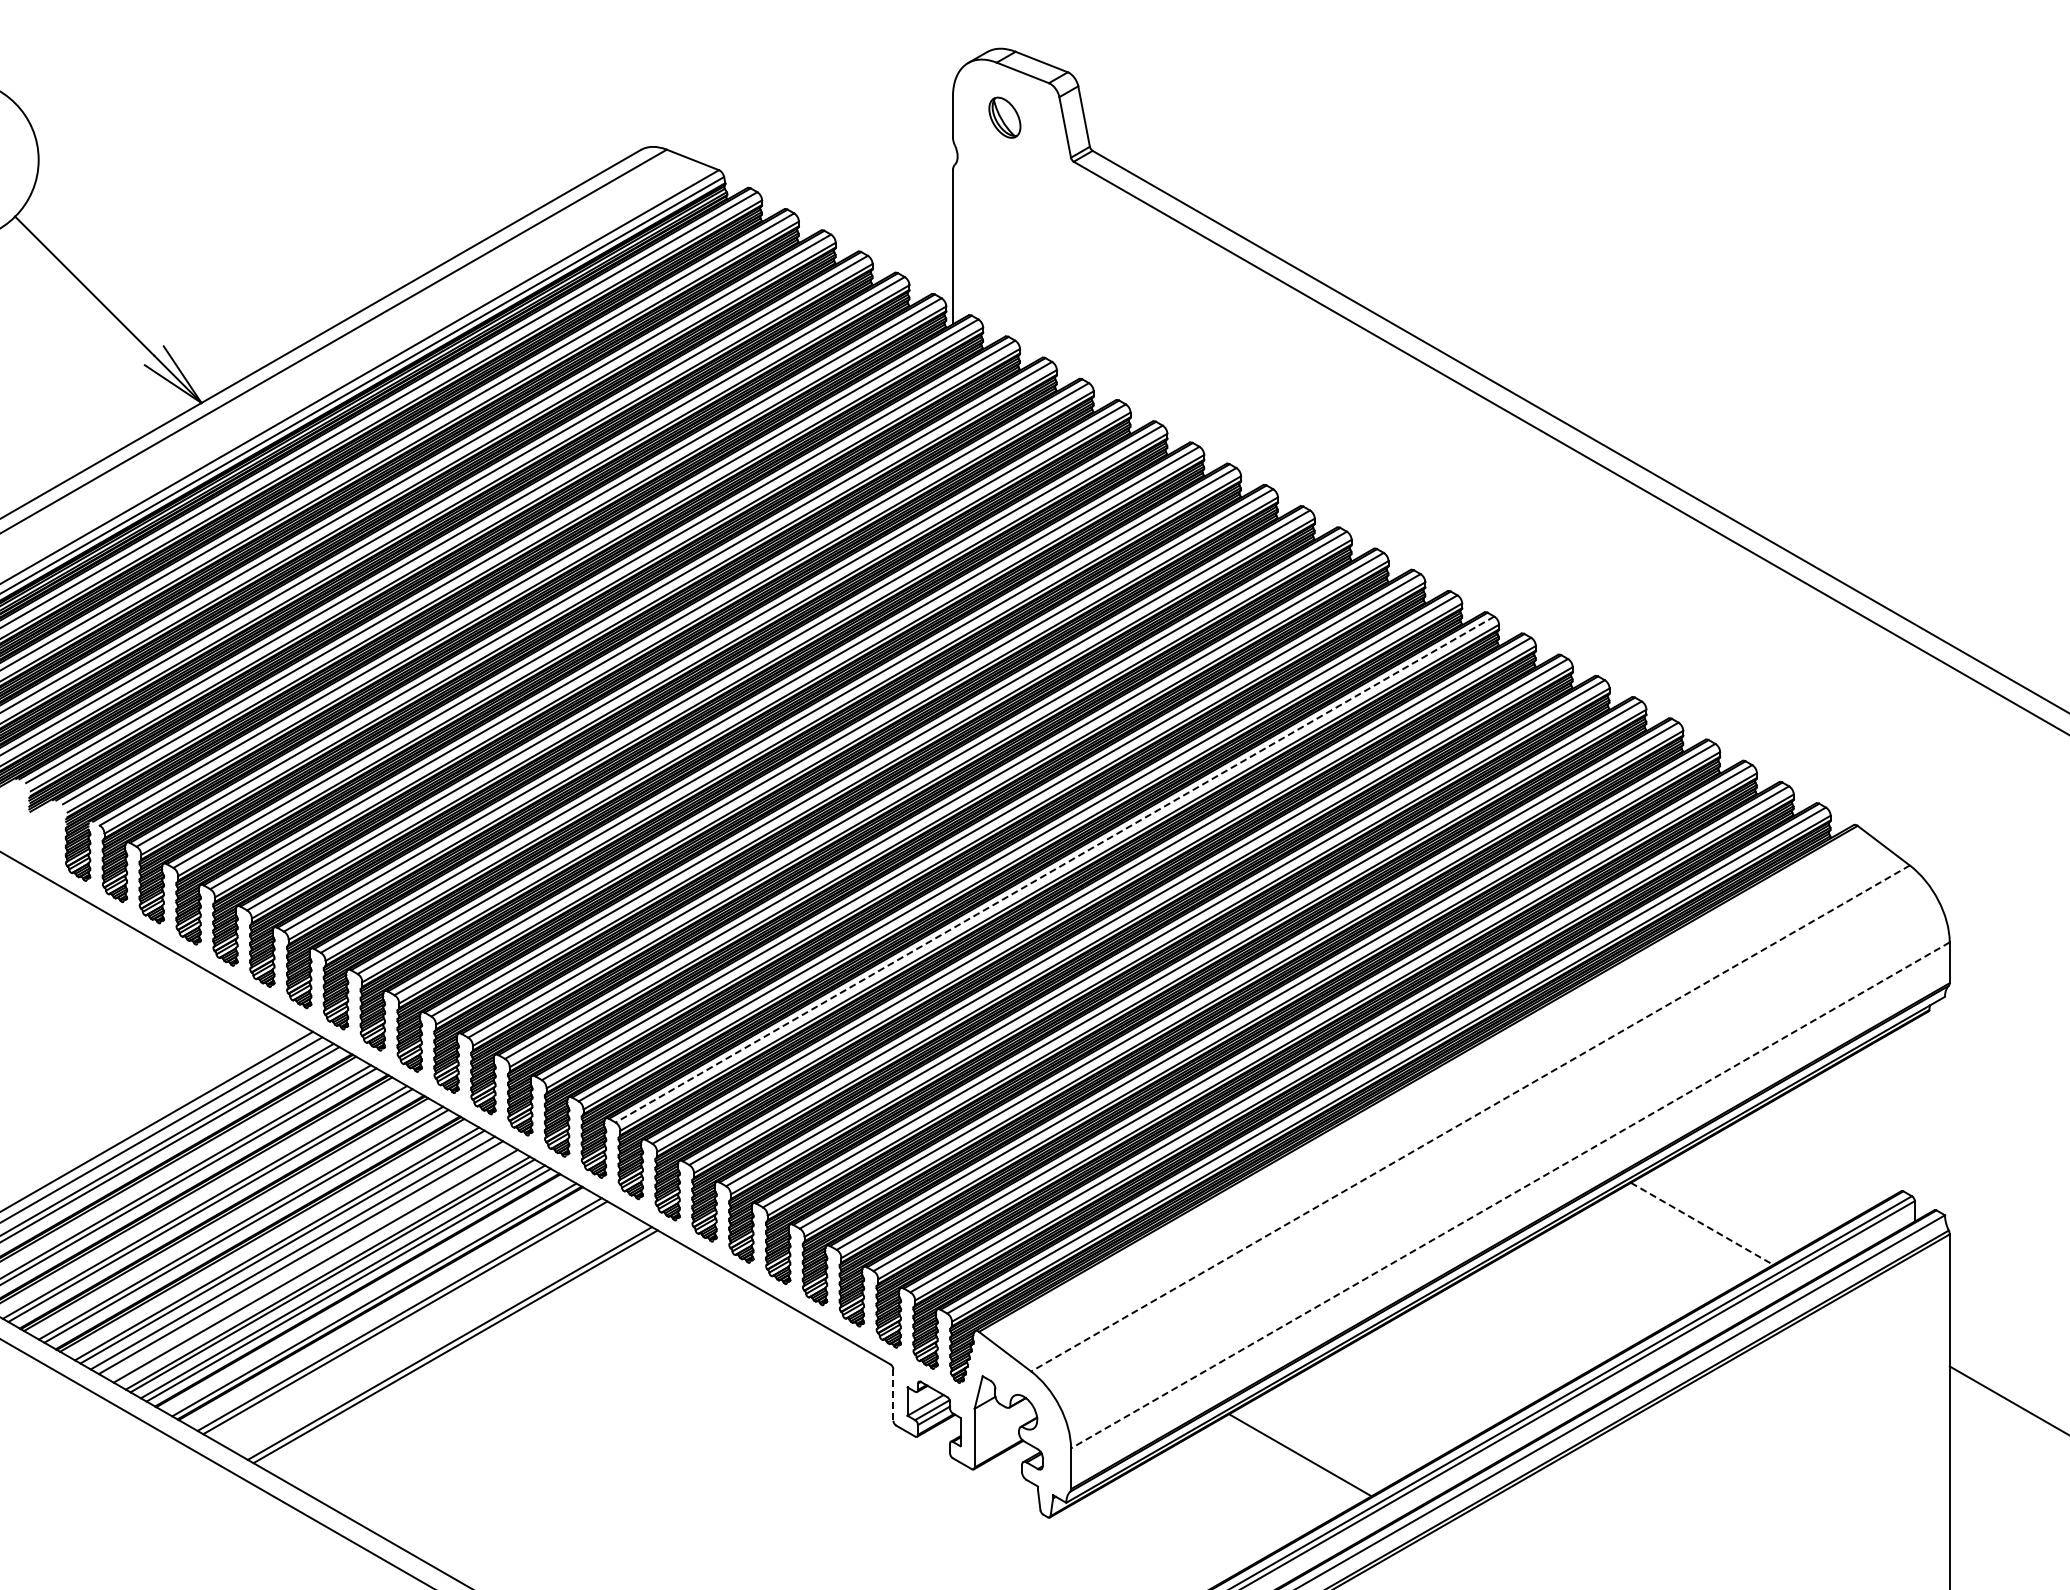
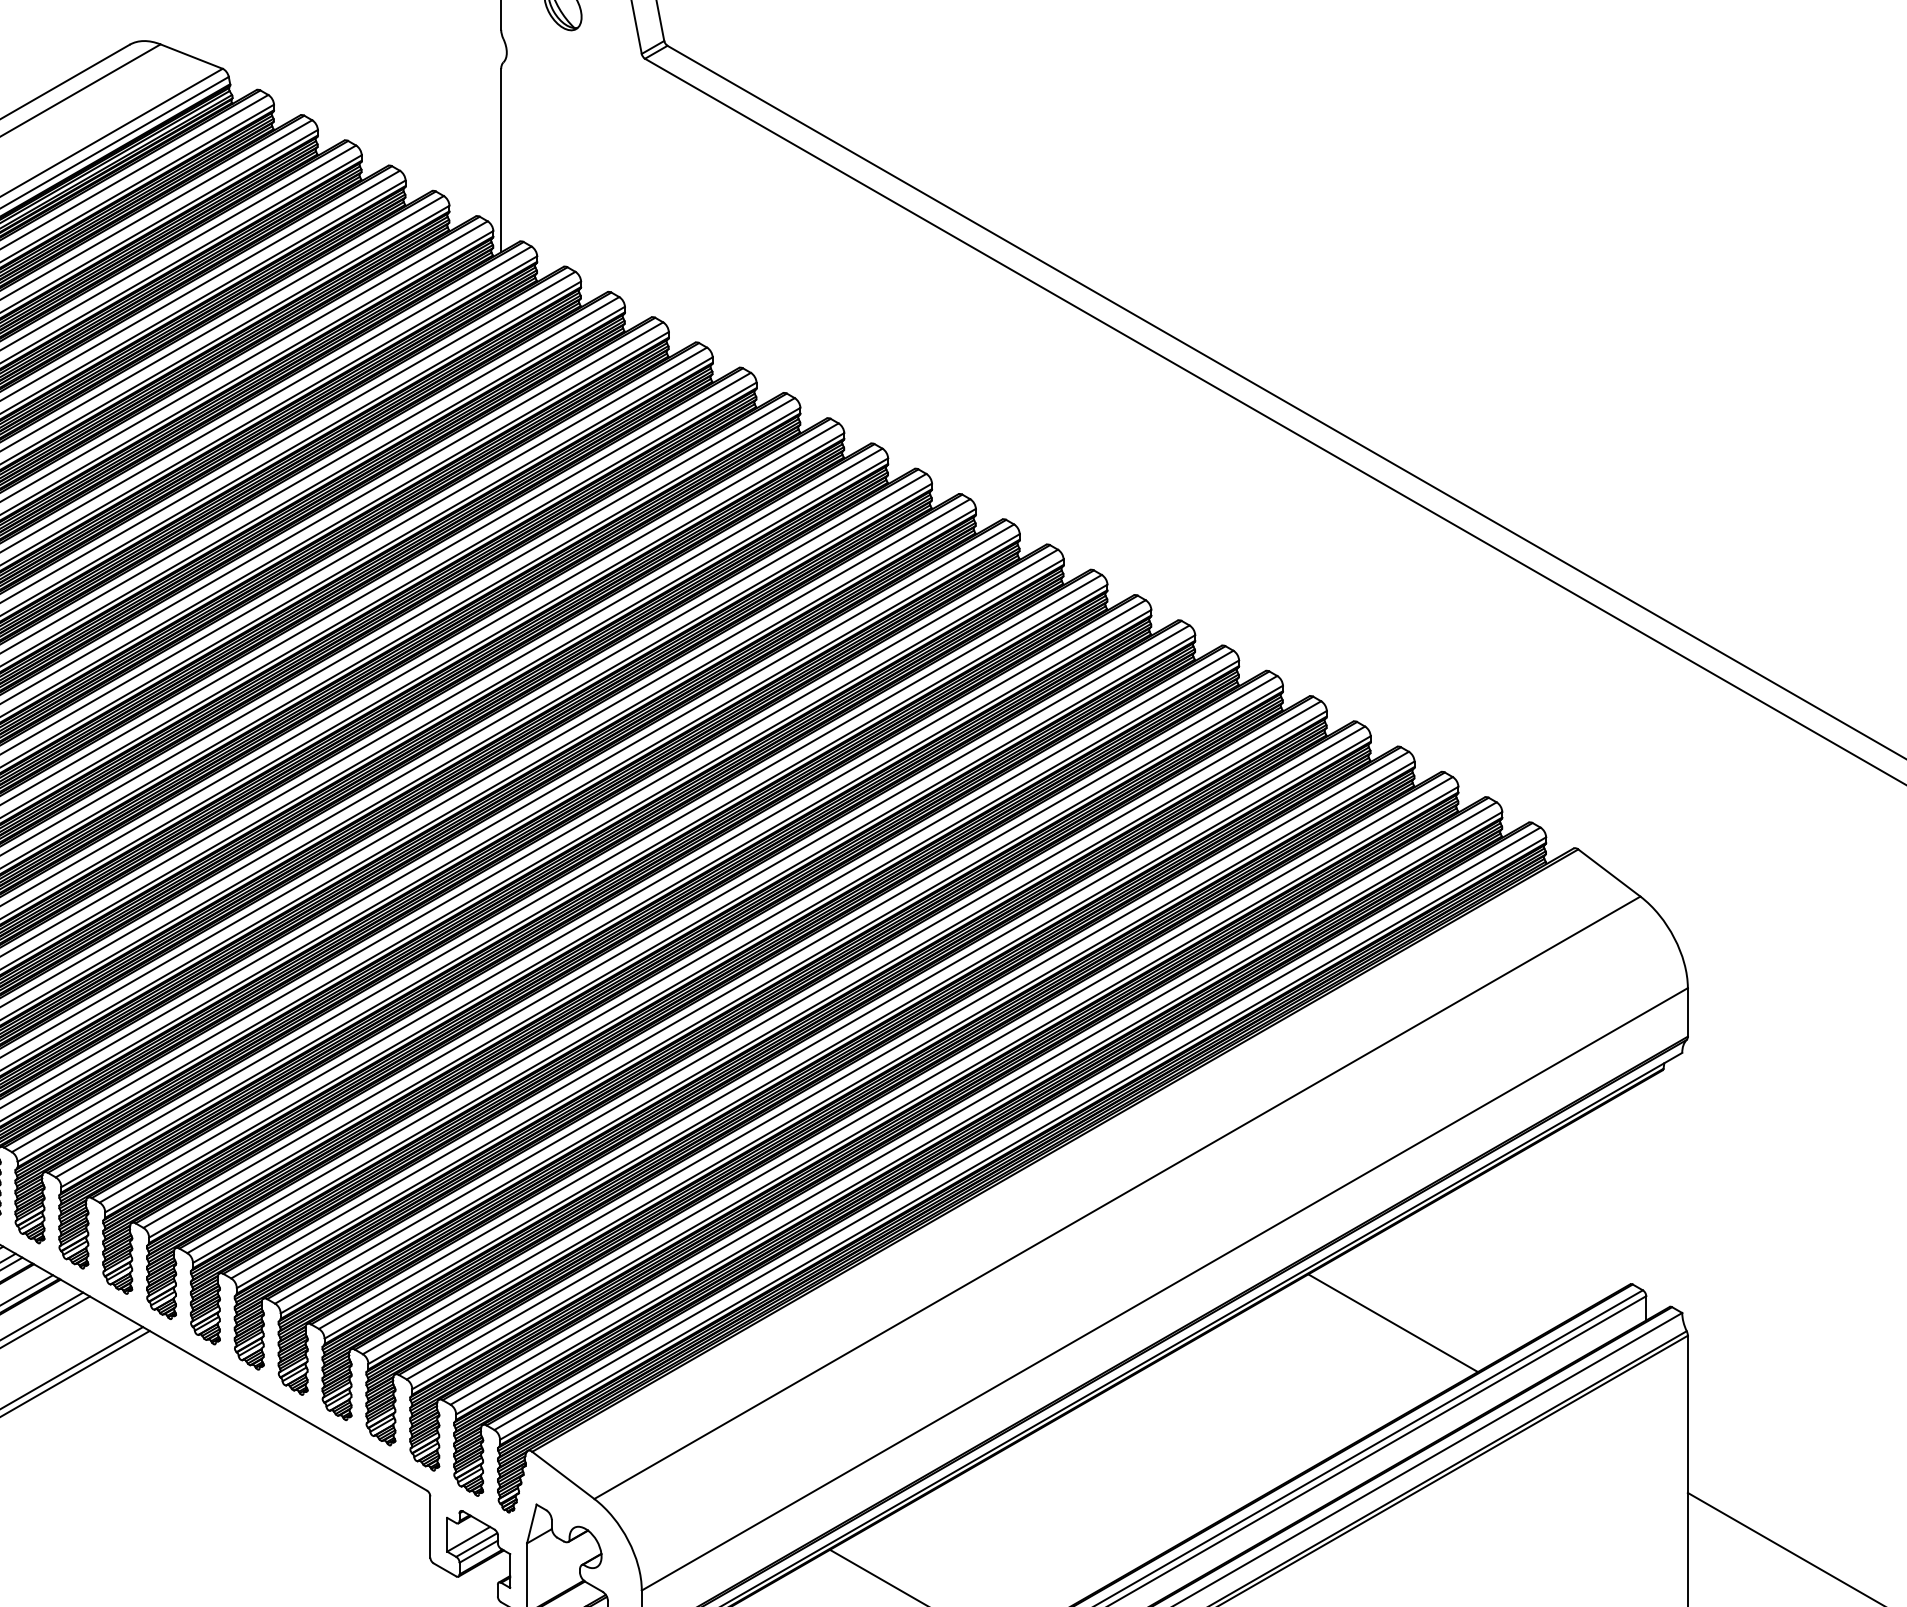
line: (1054, 869) -> (622, 901), dashed -> solid
line: (1470, 1118) -> (1117, 1197), dashed -> solid
line: (1510, 1195) -> (1164, 1289), dashed -> solid
line: (1702, 1224) -> (1393, 1323), dashed -> solid
line: (893, 1395) -> (430, 1527), dashed -> solid

